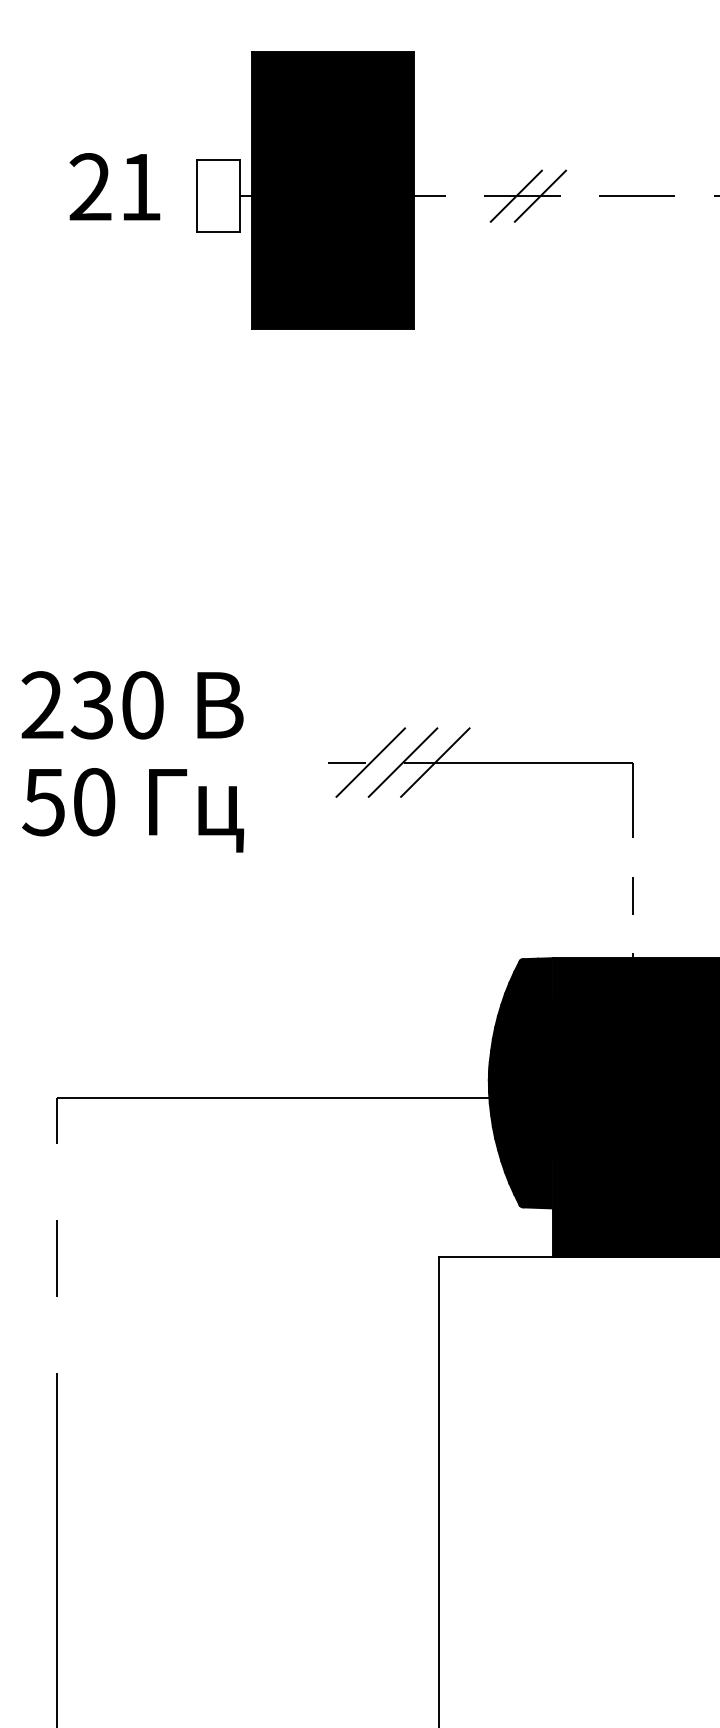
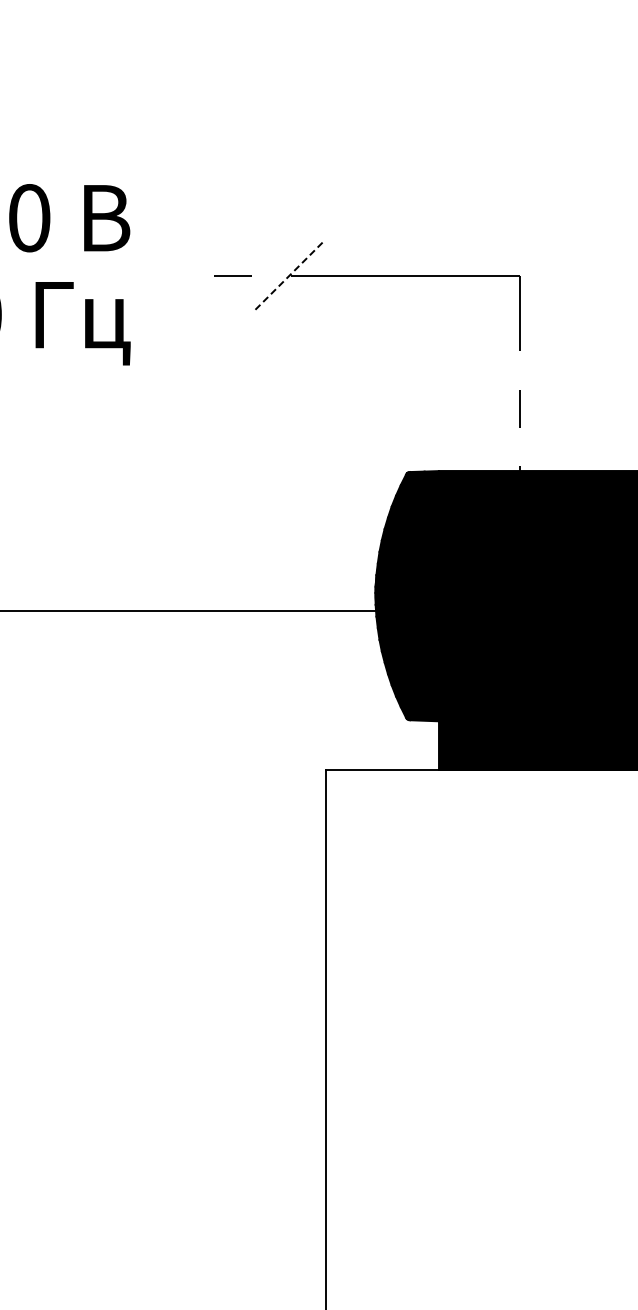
line: (370, 762) -> (257, 275), removed
line: (403, 762) -> (290, 275), solid -> dashed
line: (435, 762) -> (322, 275), removed

